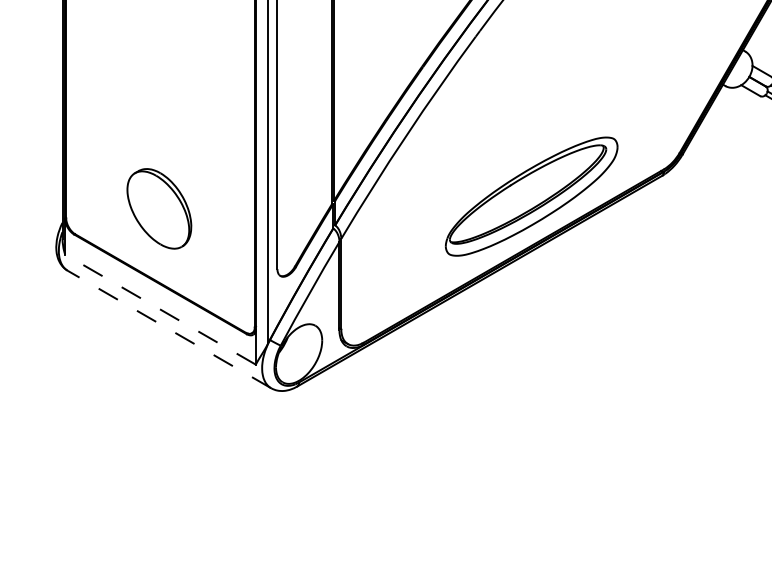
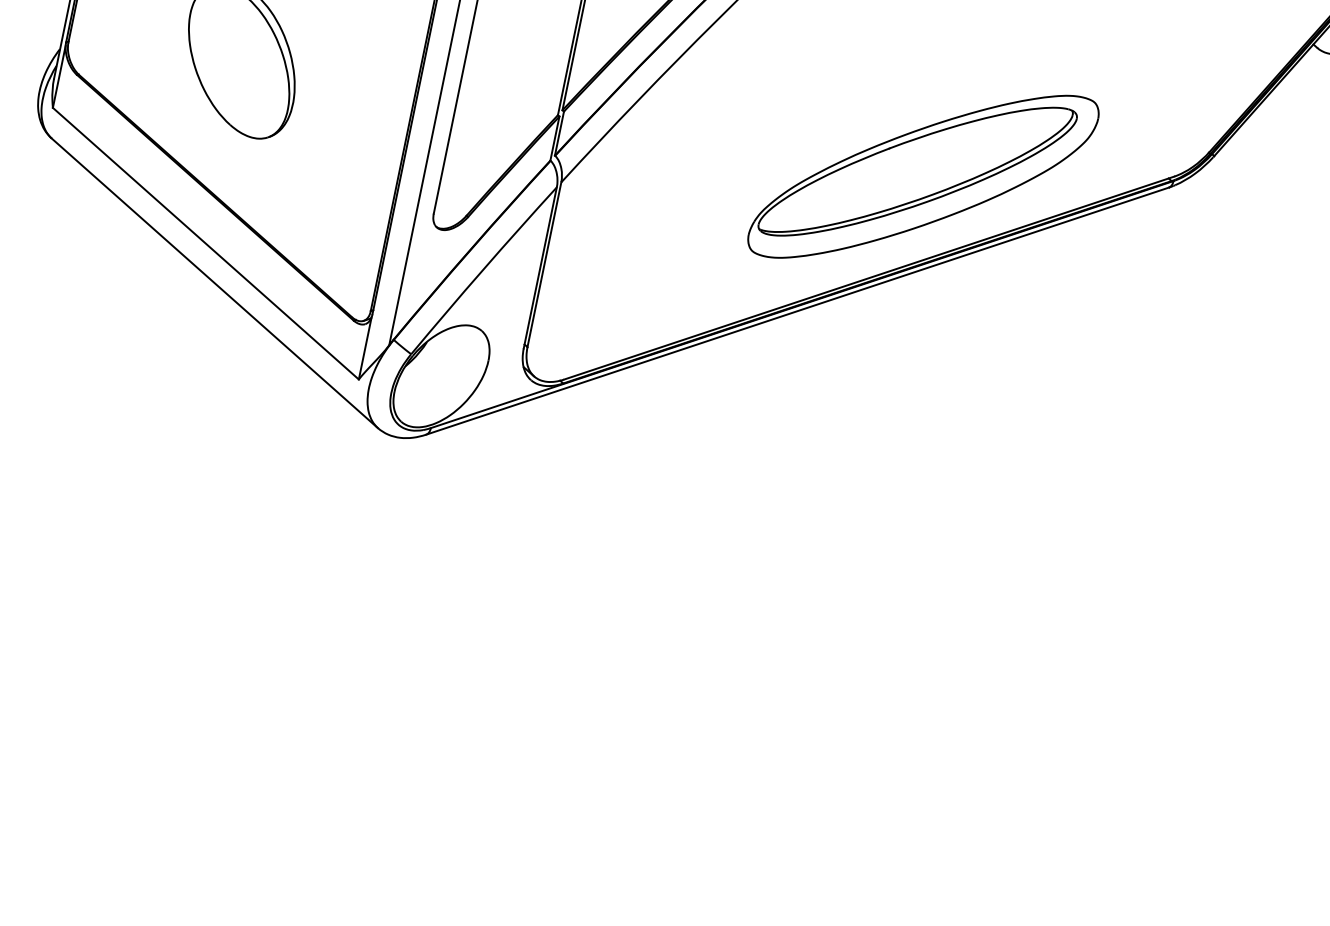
line: (160, 309) -> (205, 243), dashed -> solid
line: (169, 329) -> (214, 283), dashed -> solid

